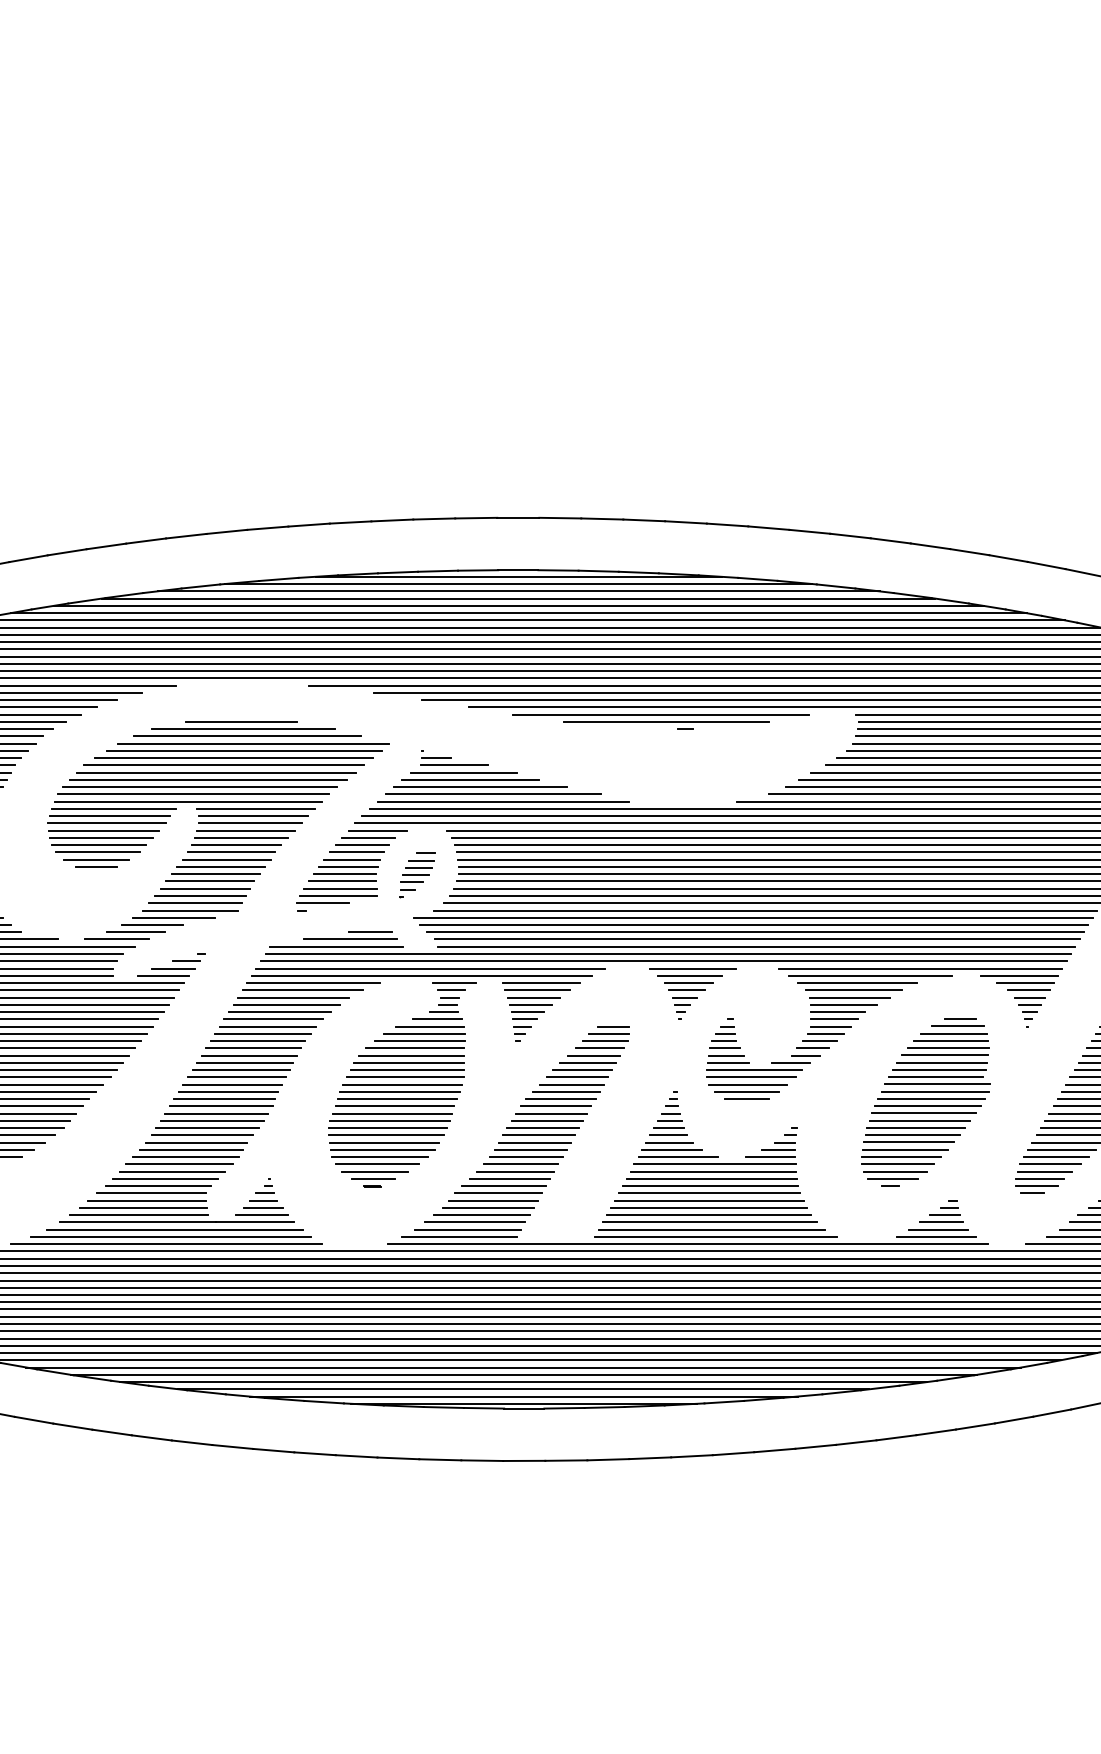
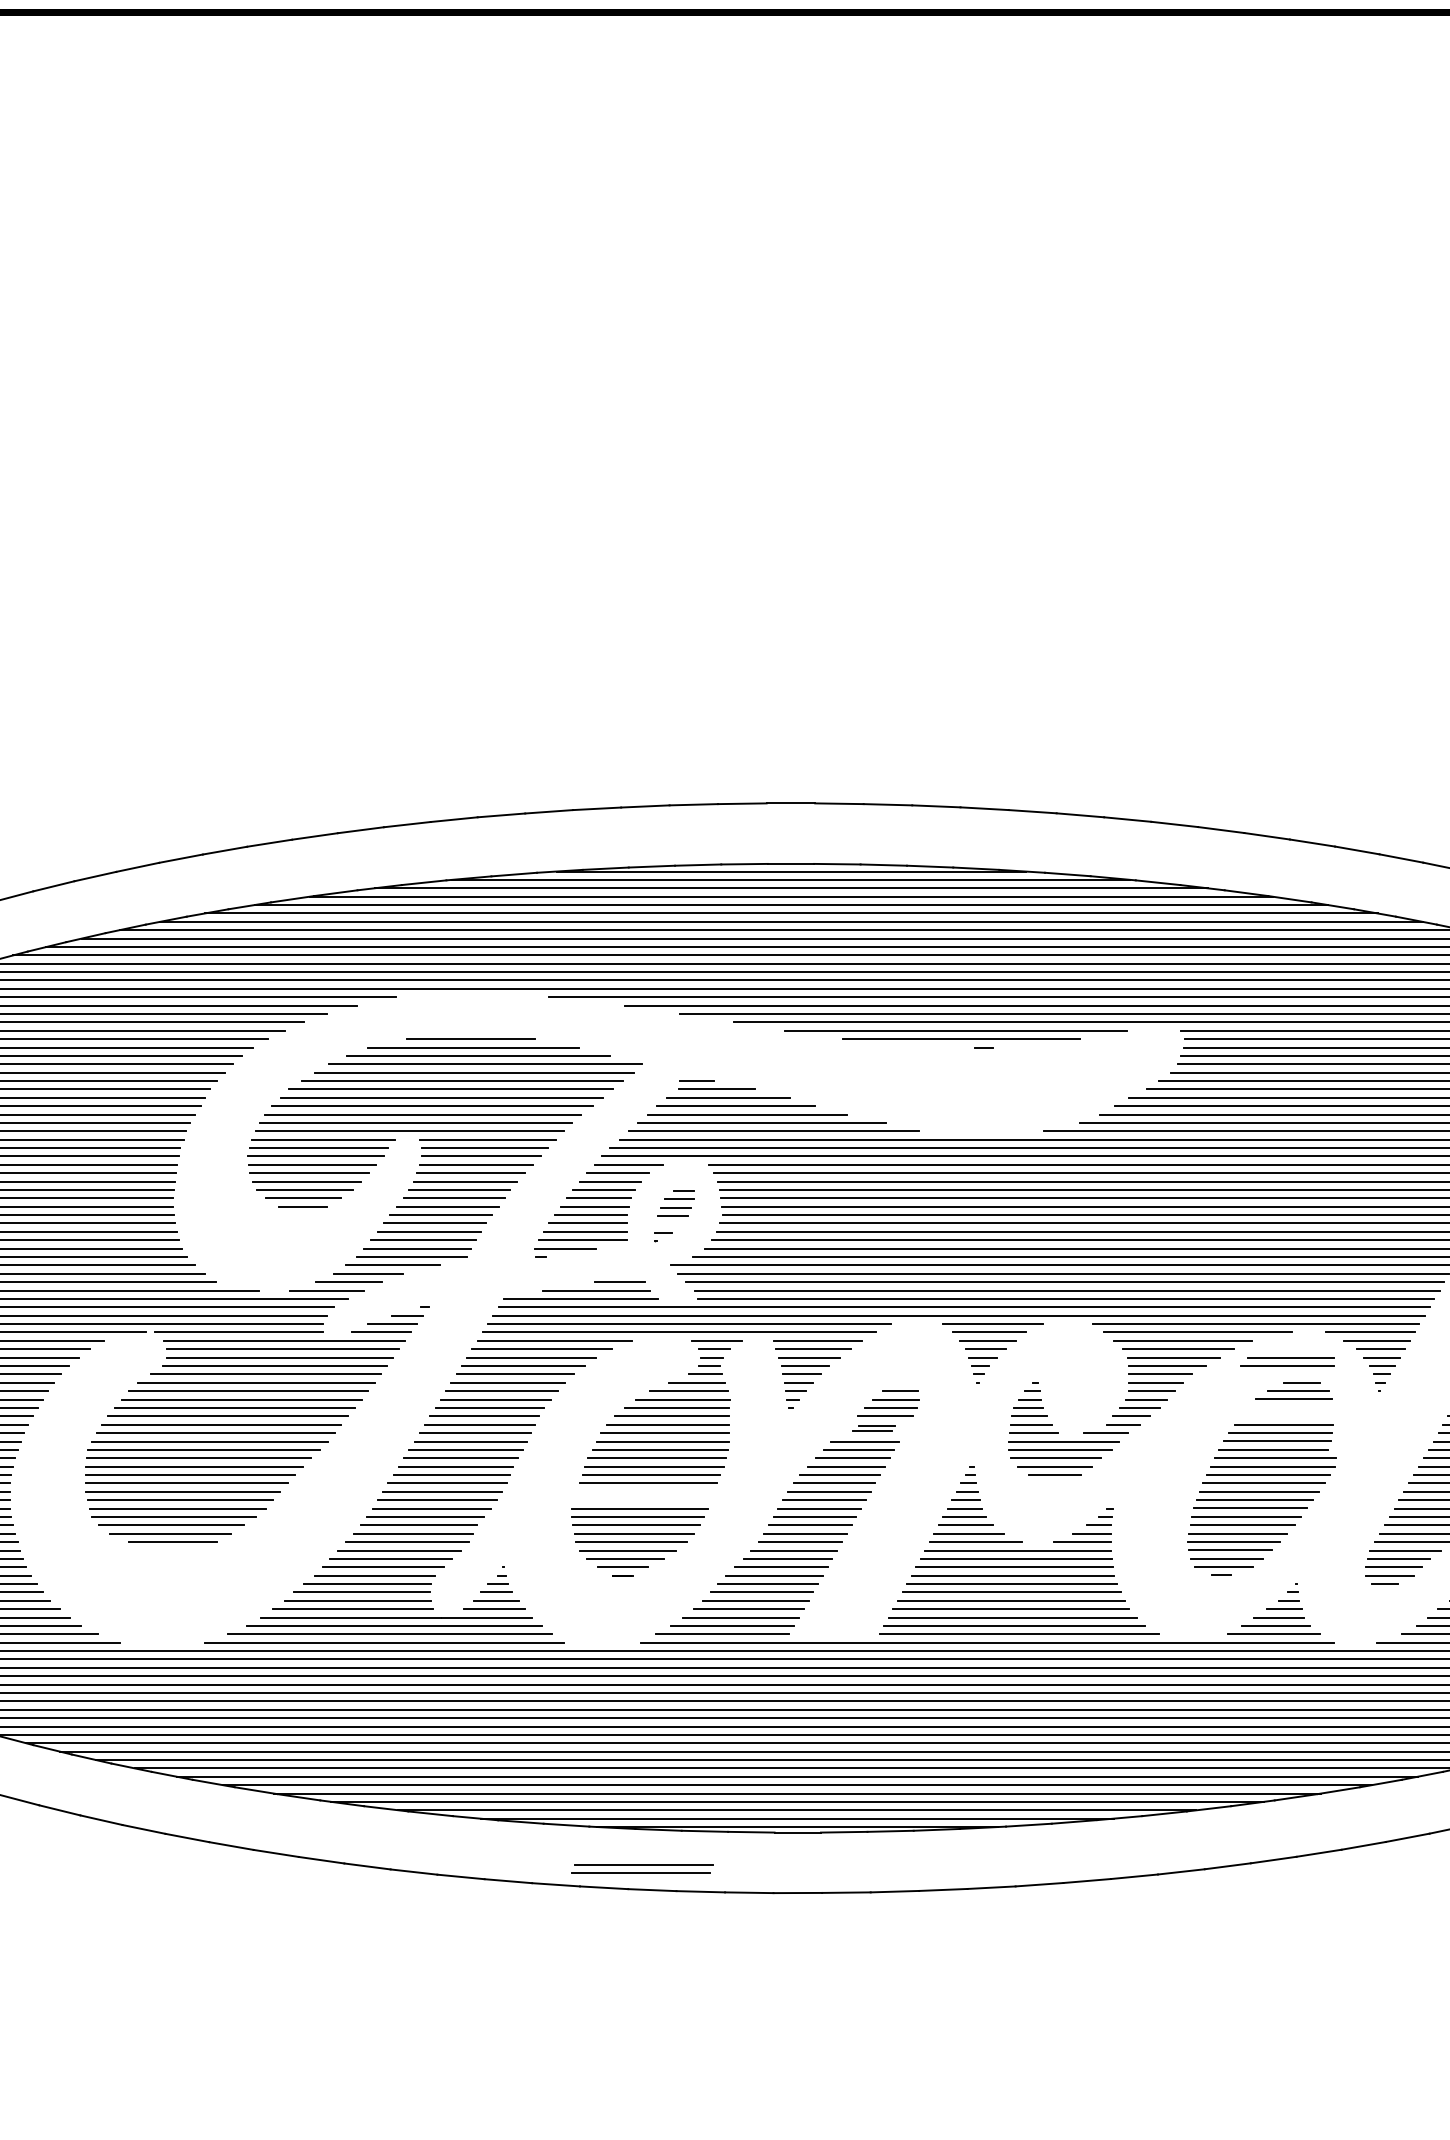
line: (412, 882) -> (668, 1224), removed
part: (948, 1044) -> (1287, 1361), moved
part: (589, 1058) -> (873, 1428), size x0.6
part: (391, 1116) -> (642, 1868), moved

